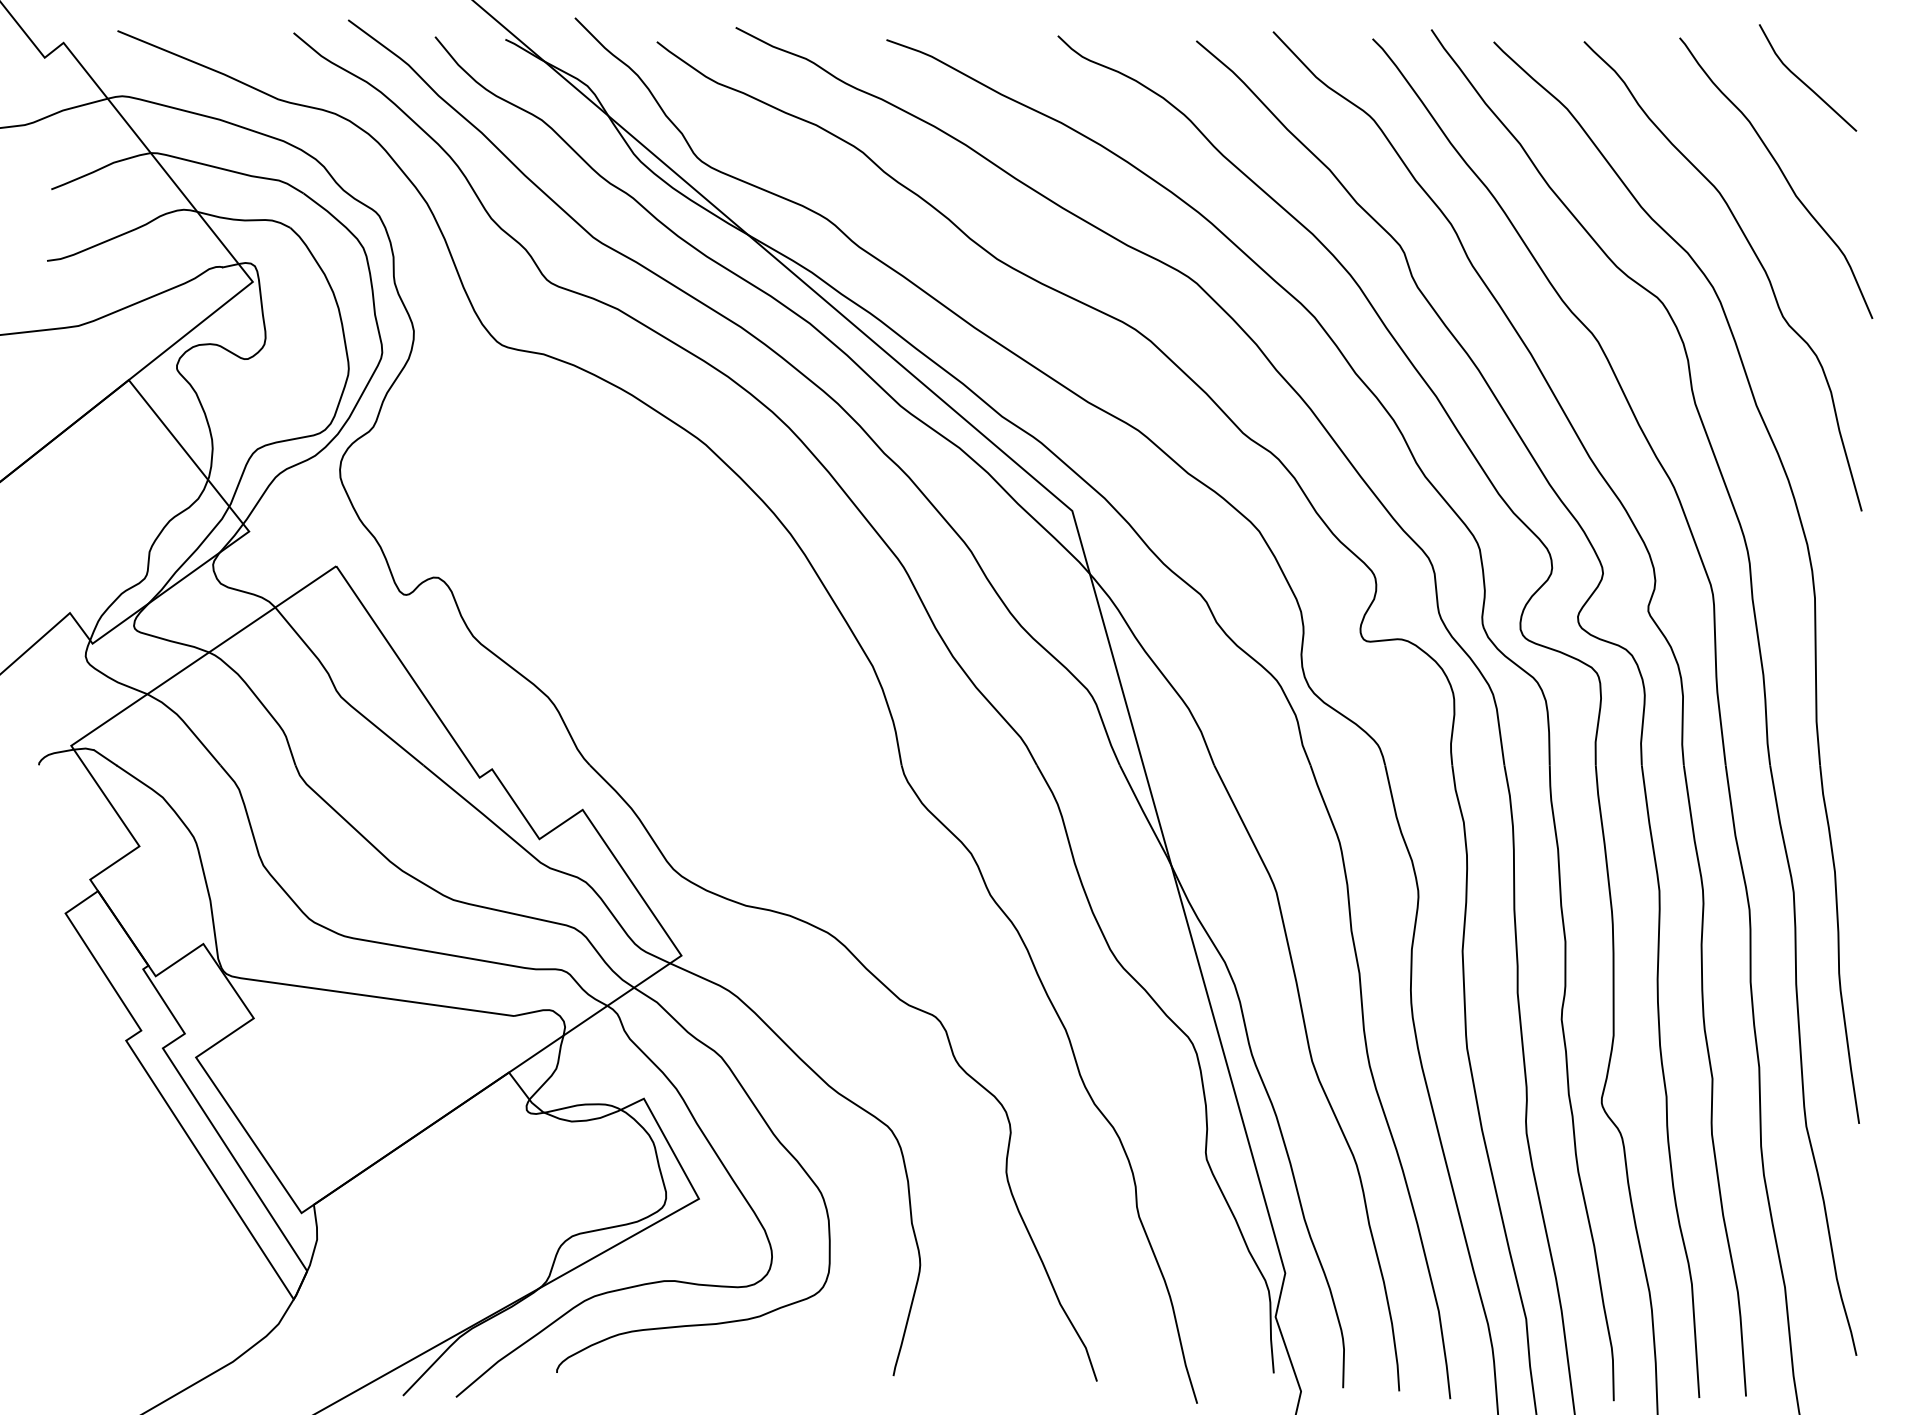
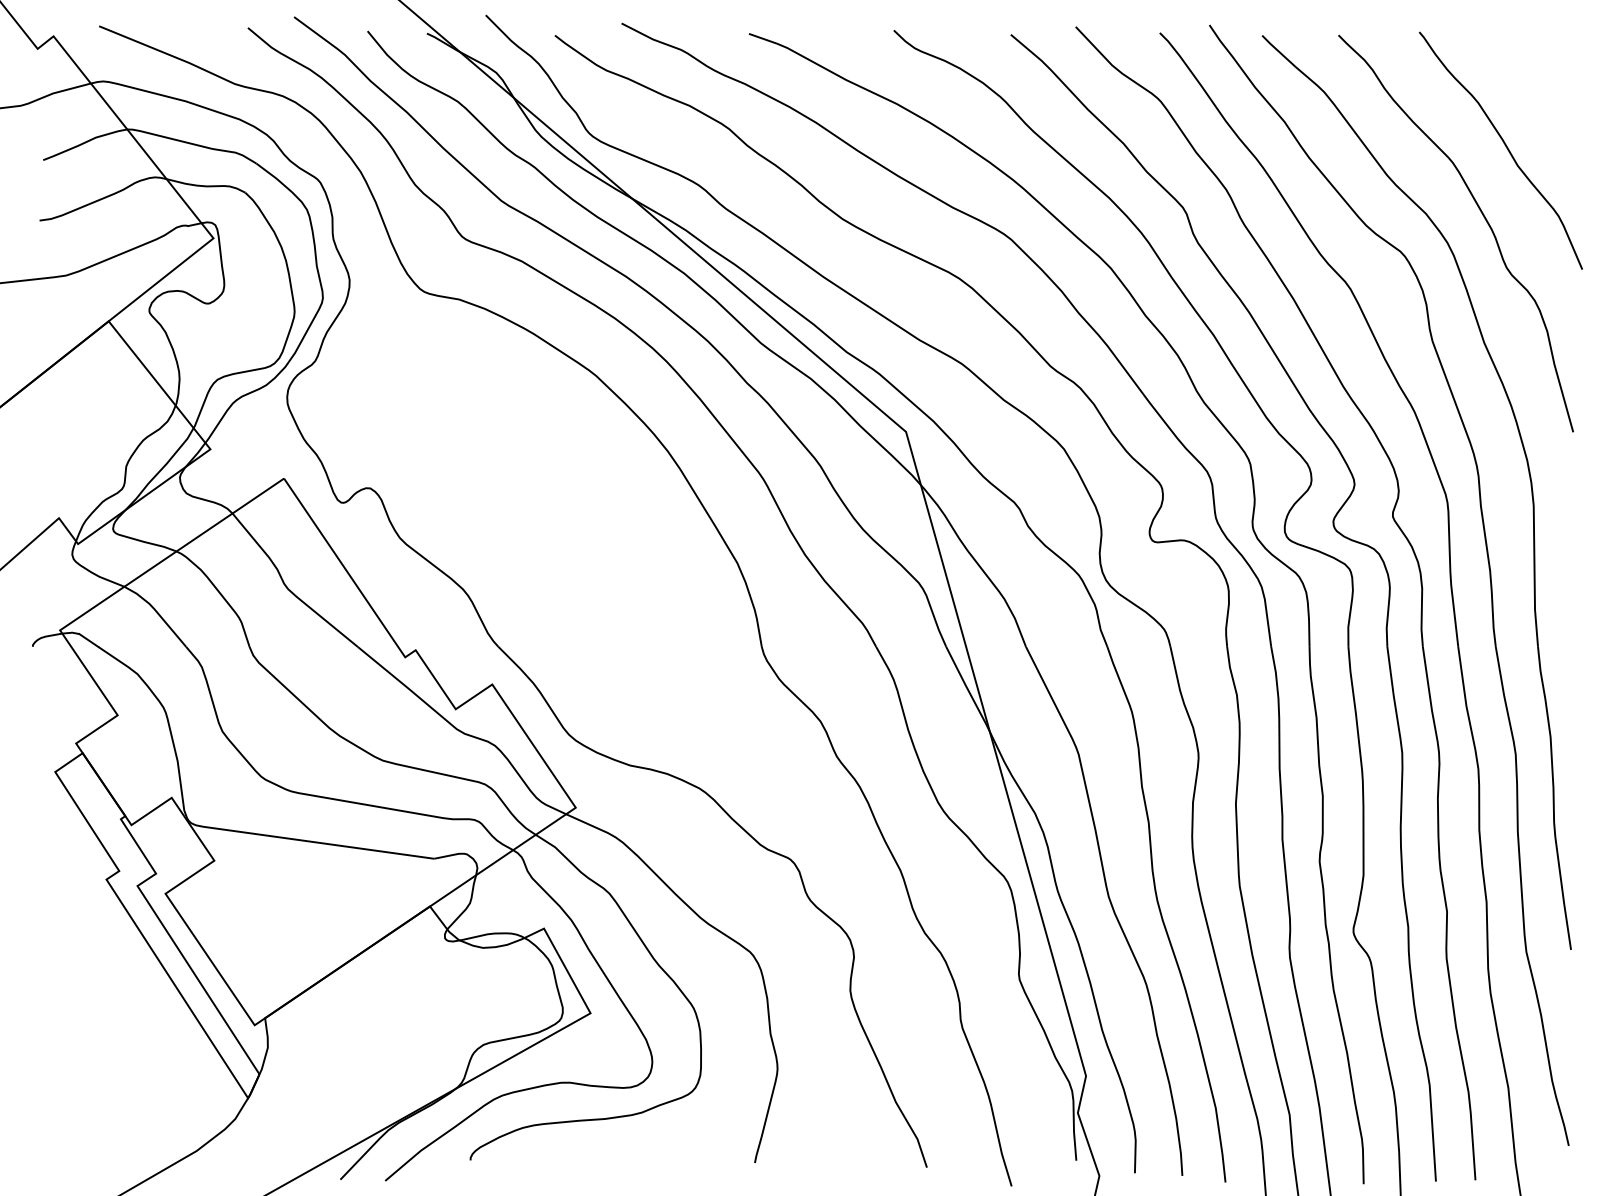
curve: (1803, 81) -> (1523, 68), removed

